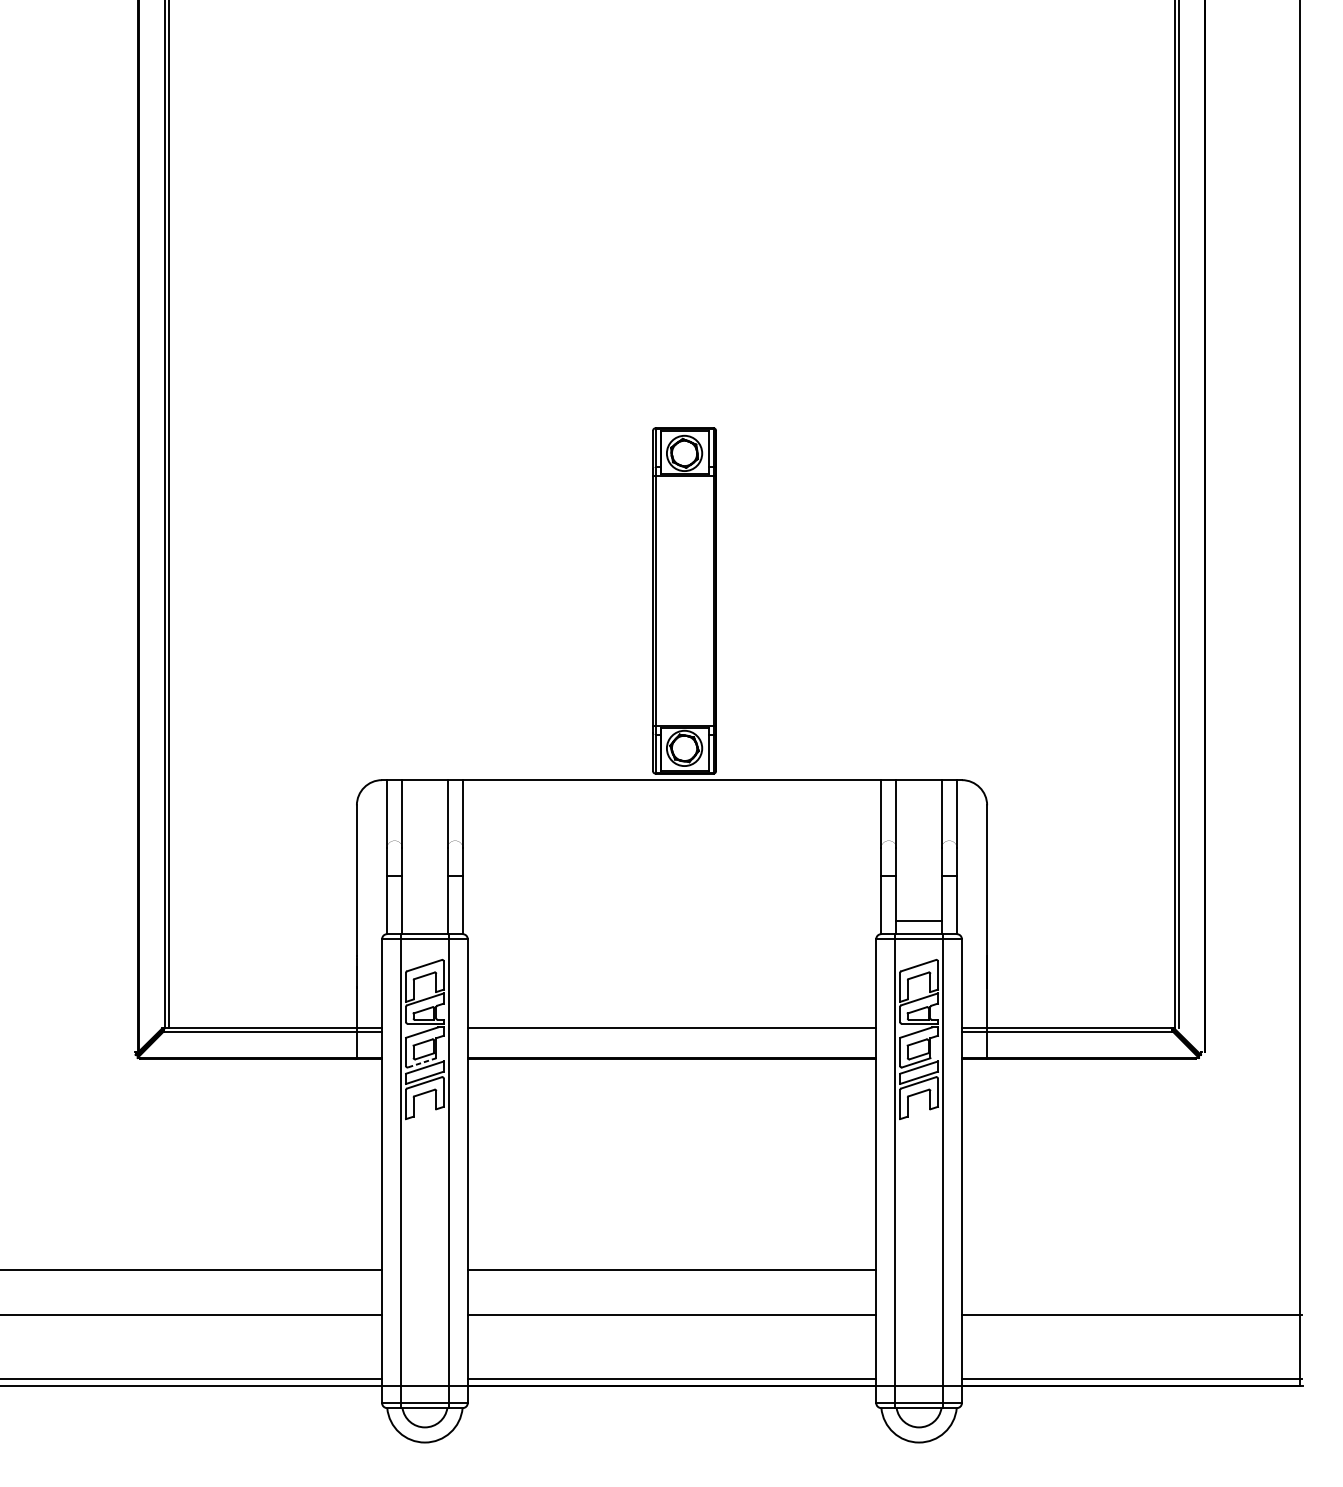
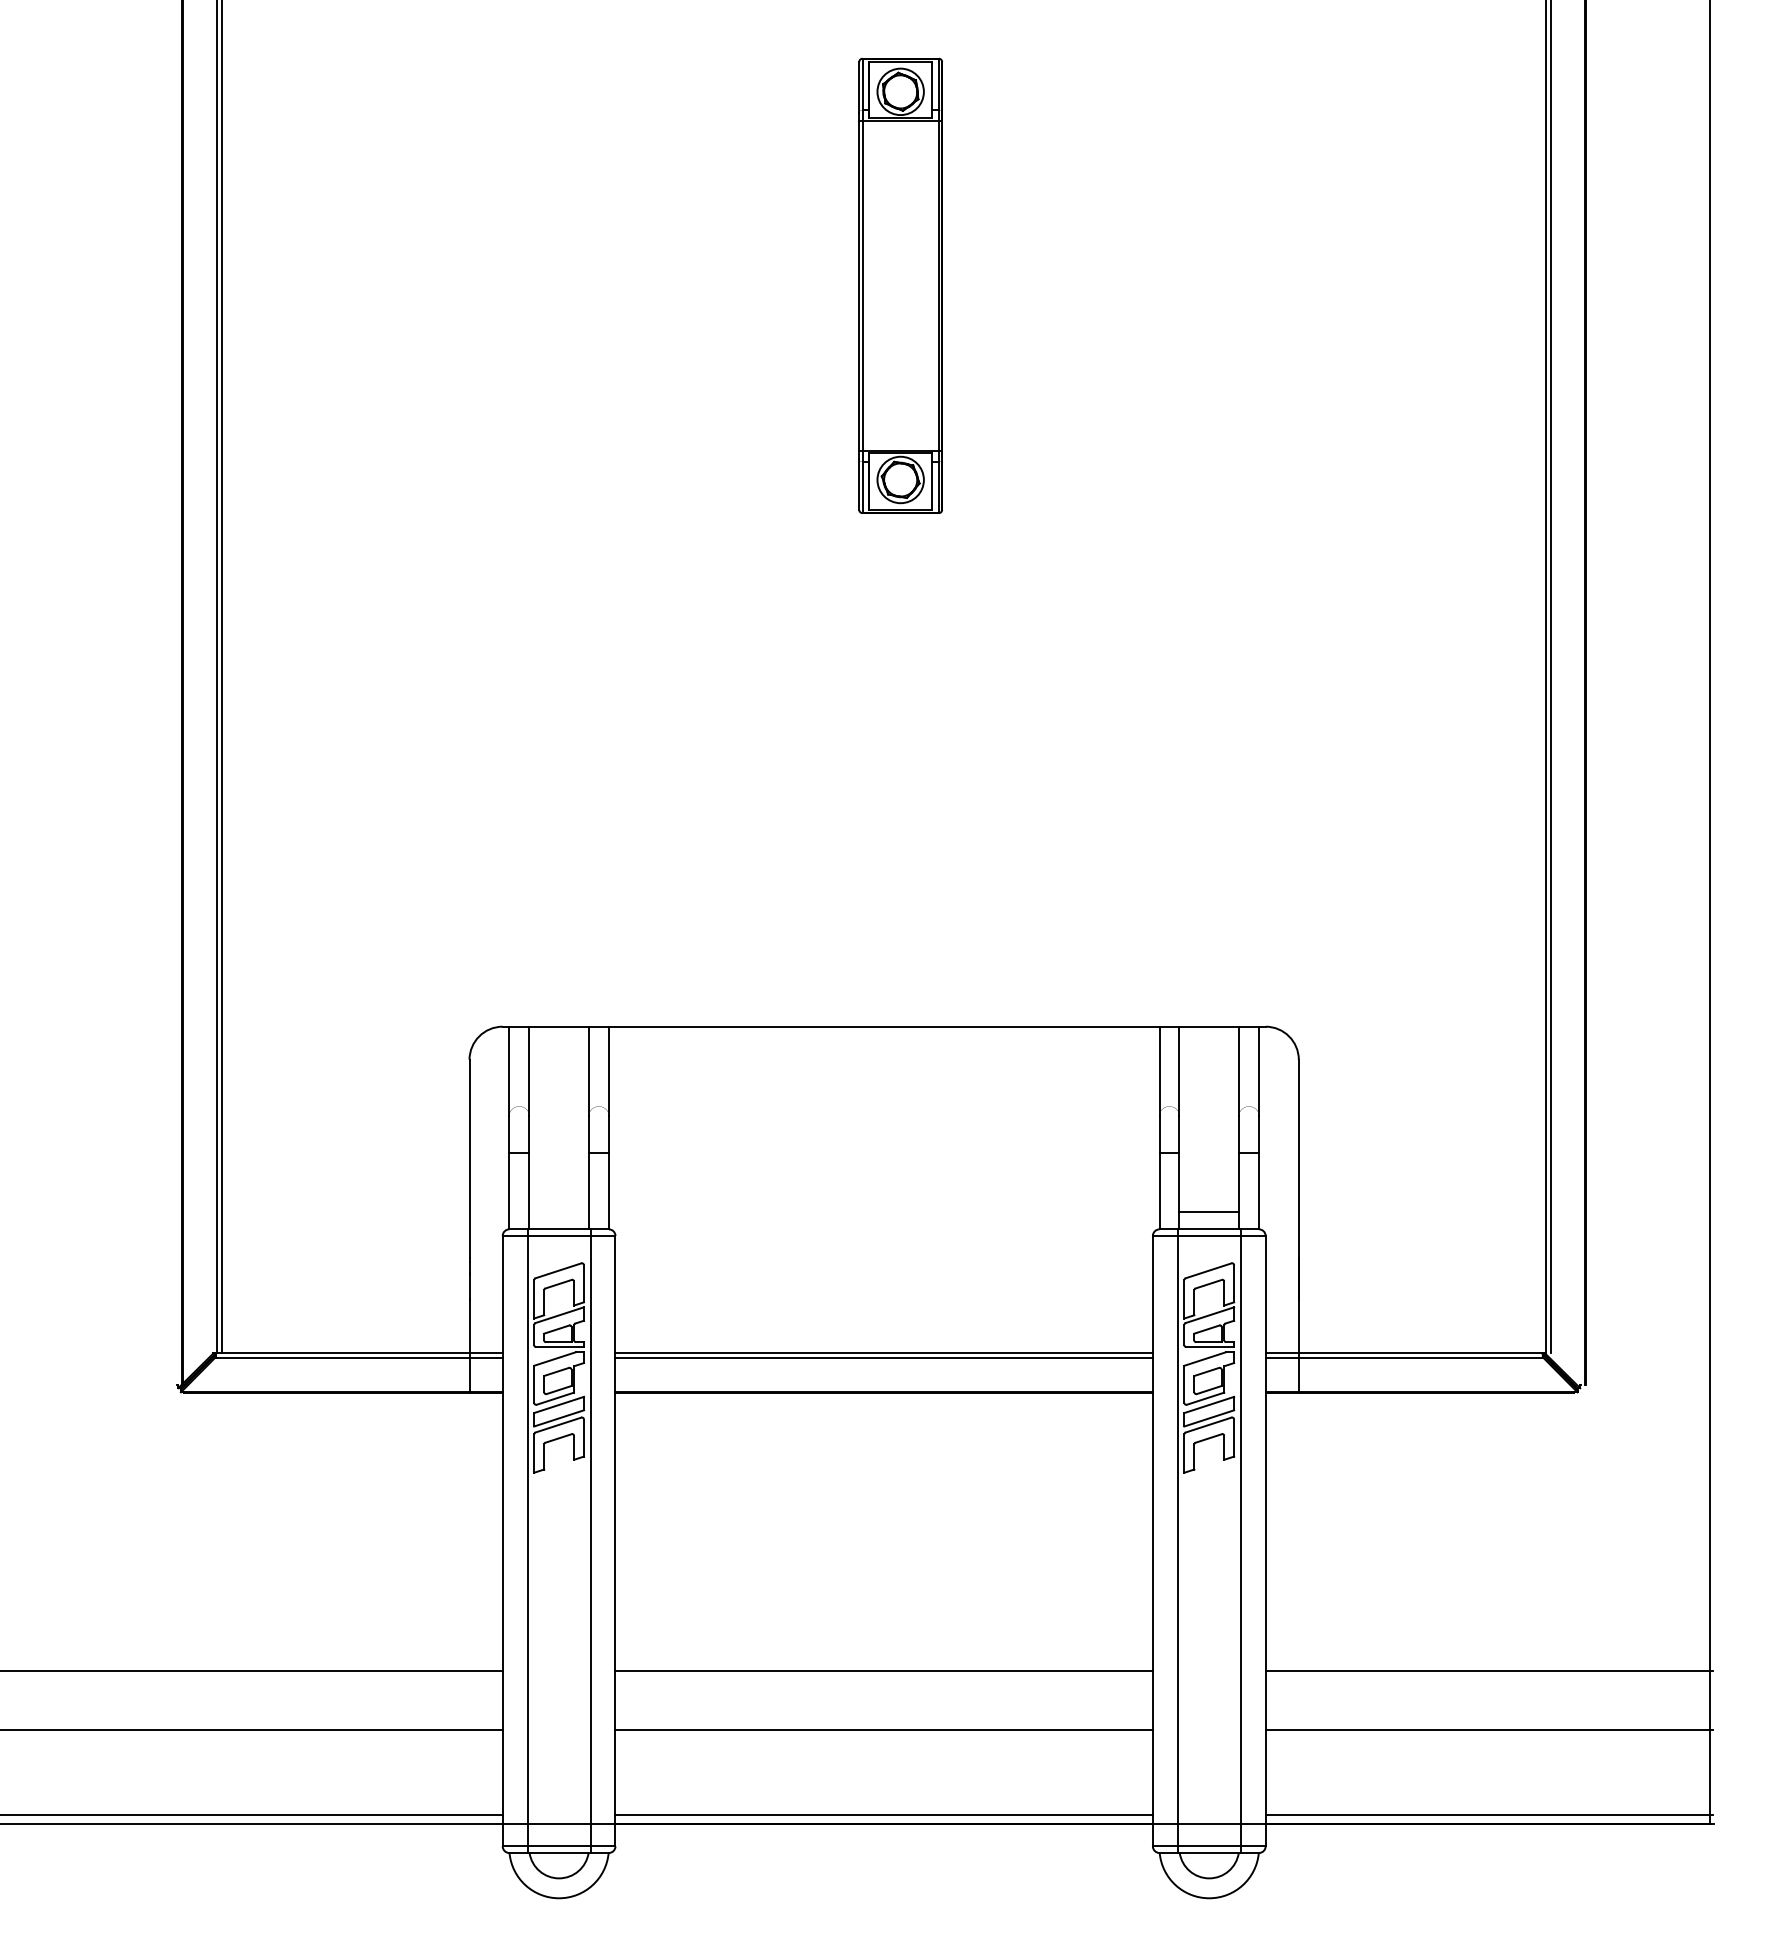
part: (684, 600) -> (900, 285), moved
line: (671, 1032) -> (883, 1358), added
line: (422, 1062) -> (555, 1398), dashed -> solid
line: (1132, 1270) -> (1489, 1671), added

